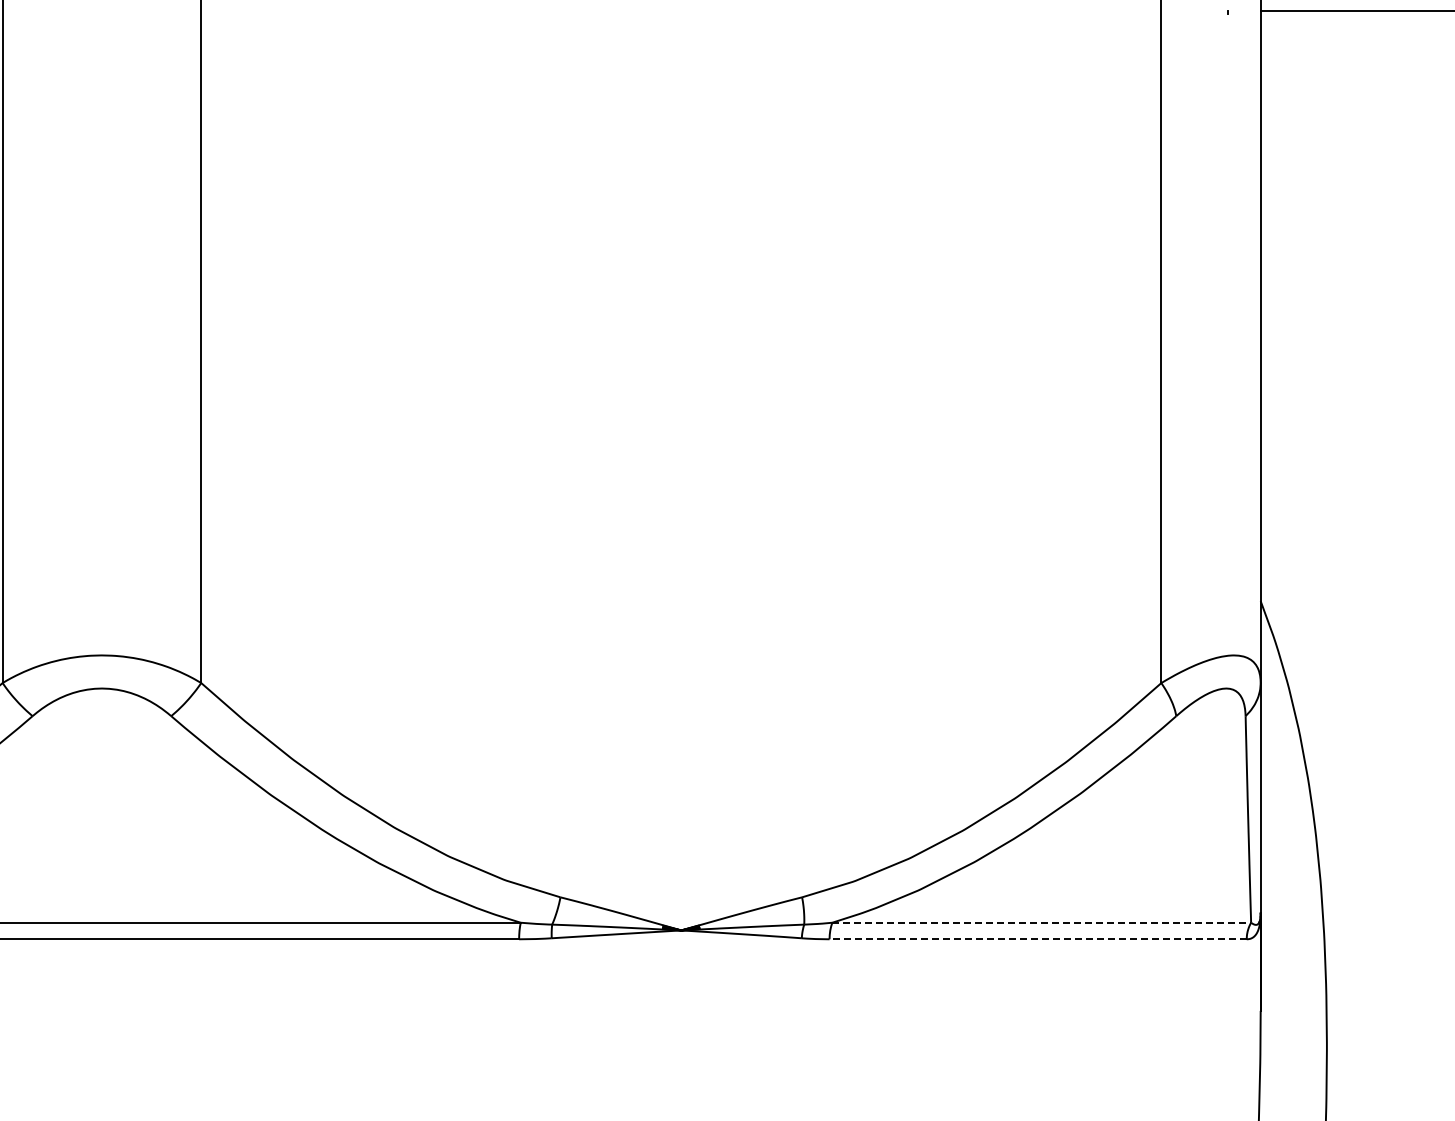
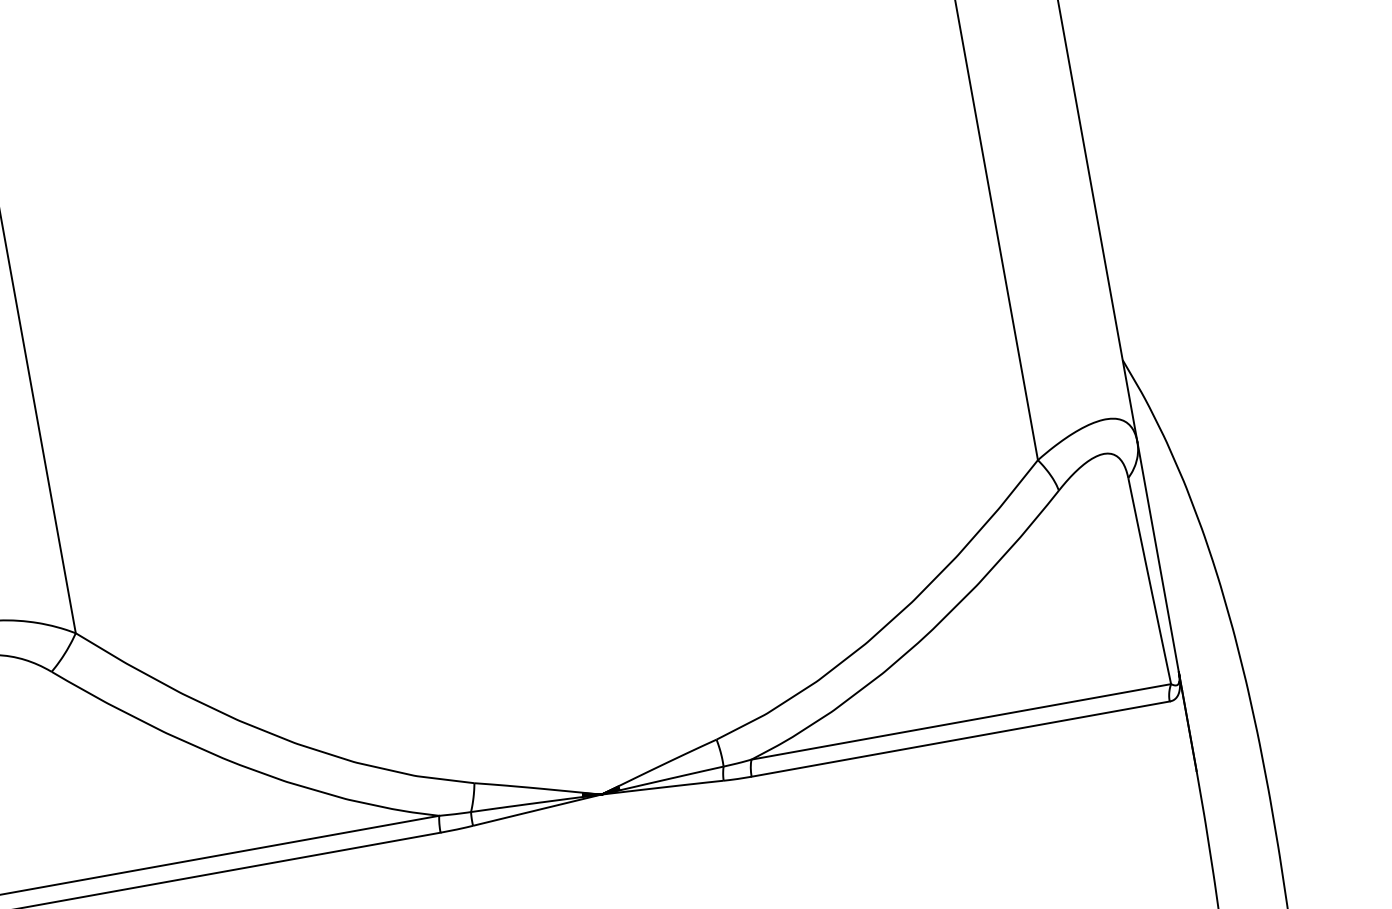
line: (1042, 922) -> (961, 721), dashed -> solid
line: (1038, 939) -> (961, 739), dashed -> solid

